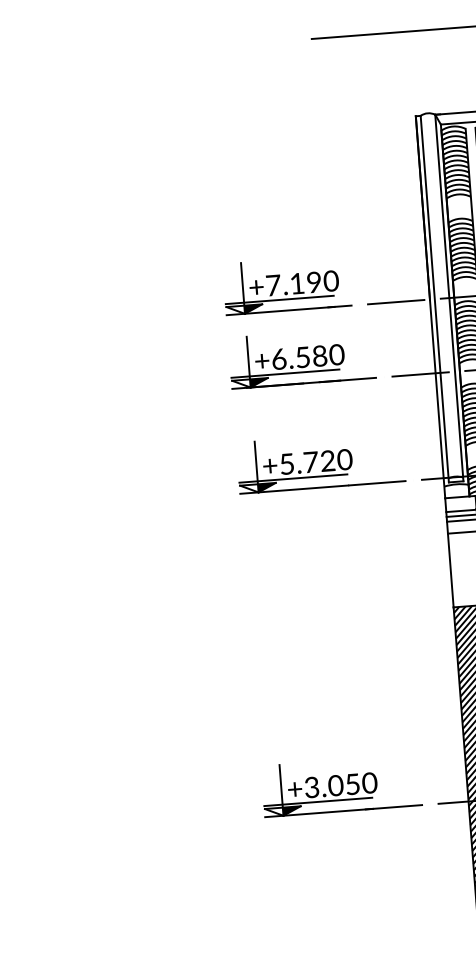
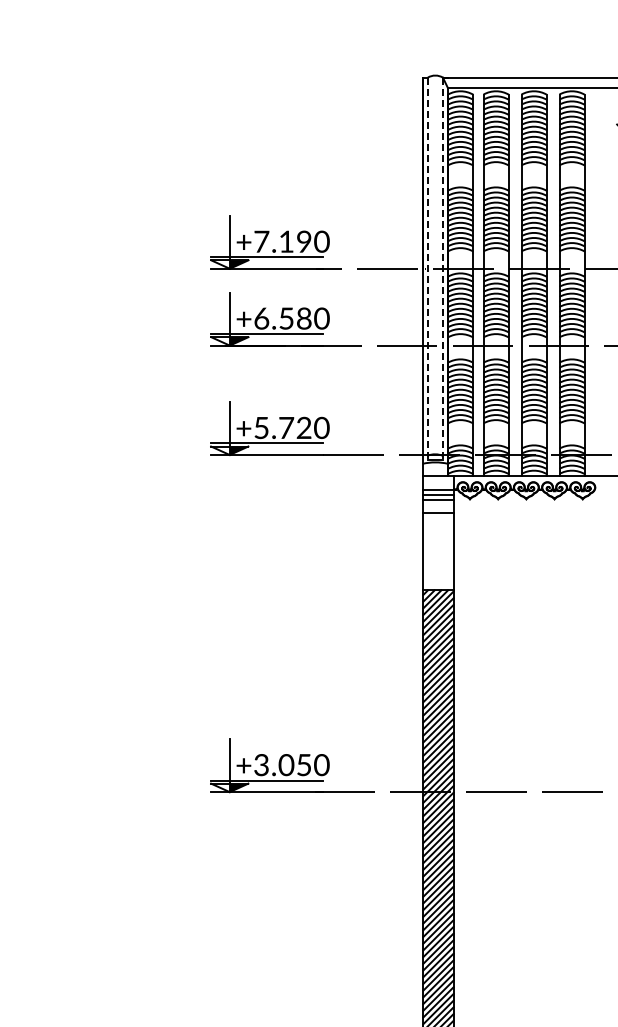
line: (448, 298) -> (442, 269), solid -> dashed
line: (434, 299) -> (427, 269), solid -> dashed

